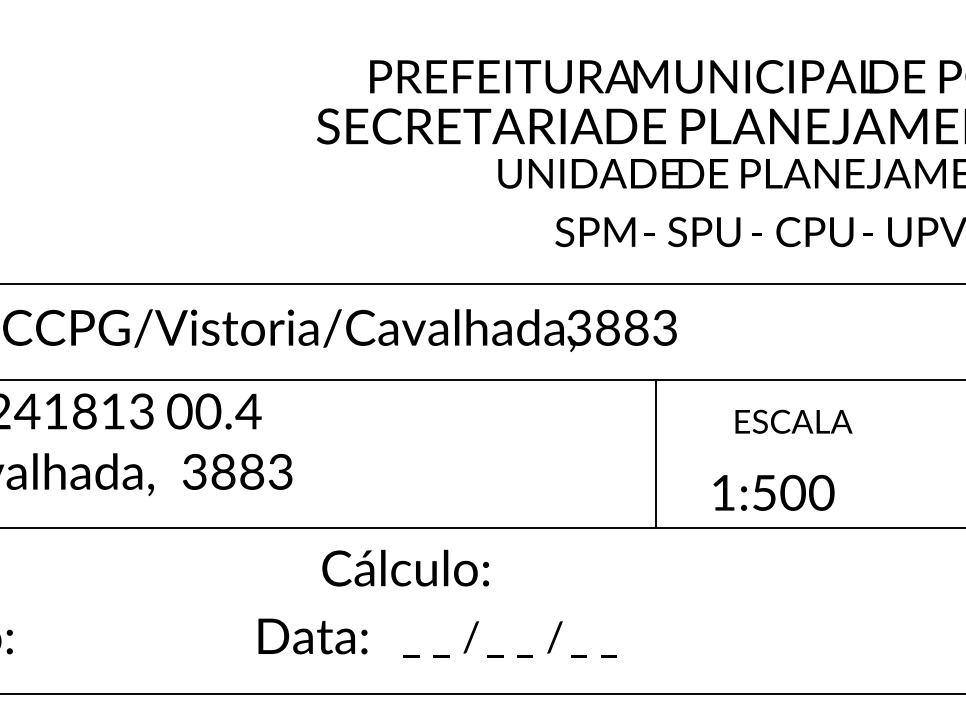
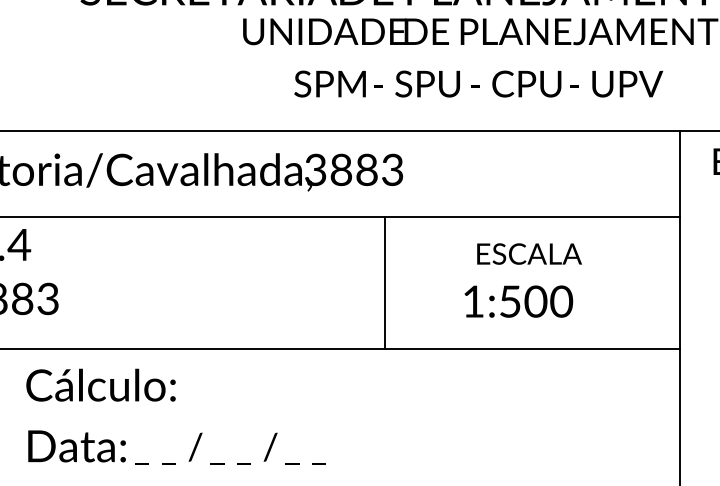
text: (793, 421) -> (529, 253), moved
text: (773, 492) -> (518, 301), moved
text: (405, 567) -> (100, 384), moved
text: (509, 639) -> (229, 449), moved

